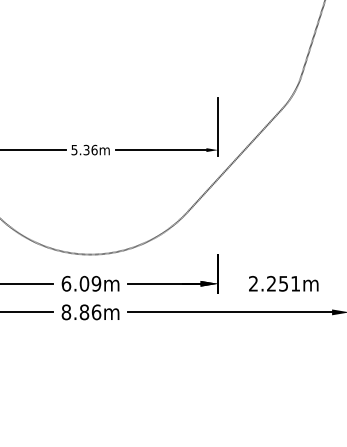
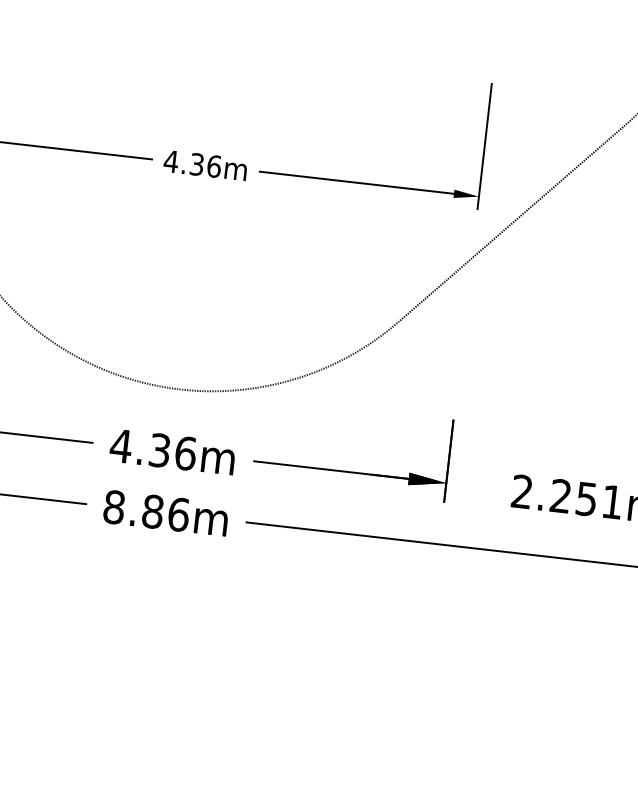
text: (74, 150) -> (171, 162), 5.36m -> 4.36m
text: (81, 283) -> (153, 449), 6.09m -> 4.36m

